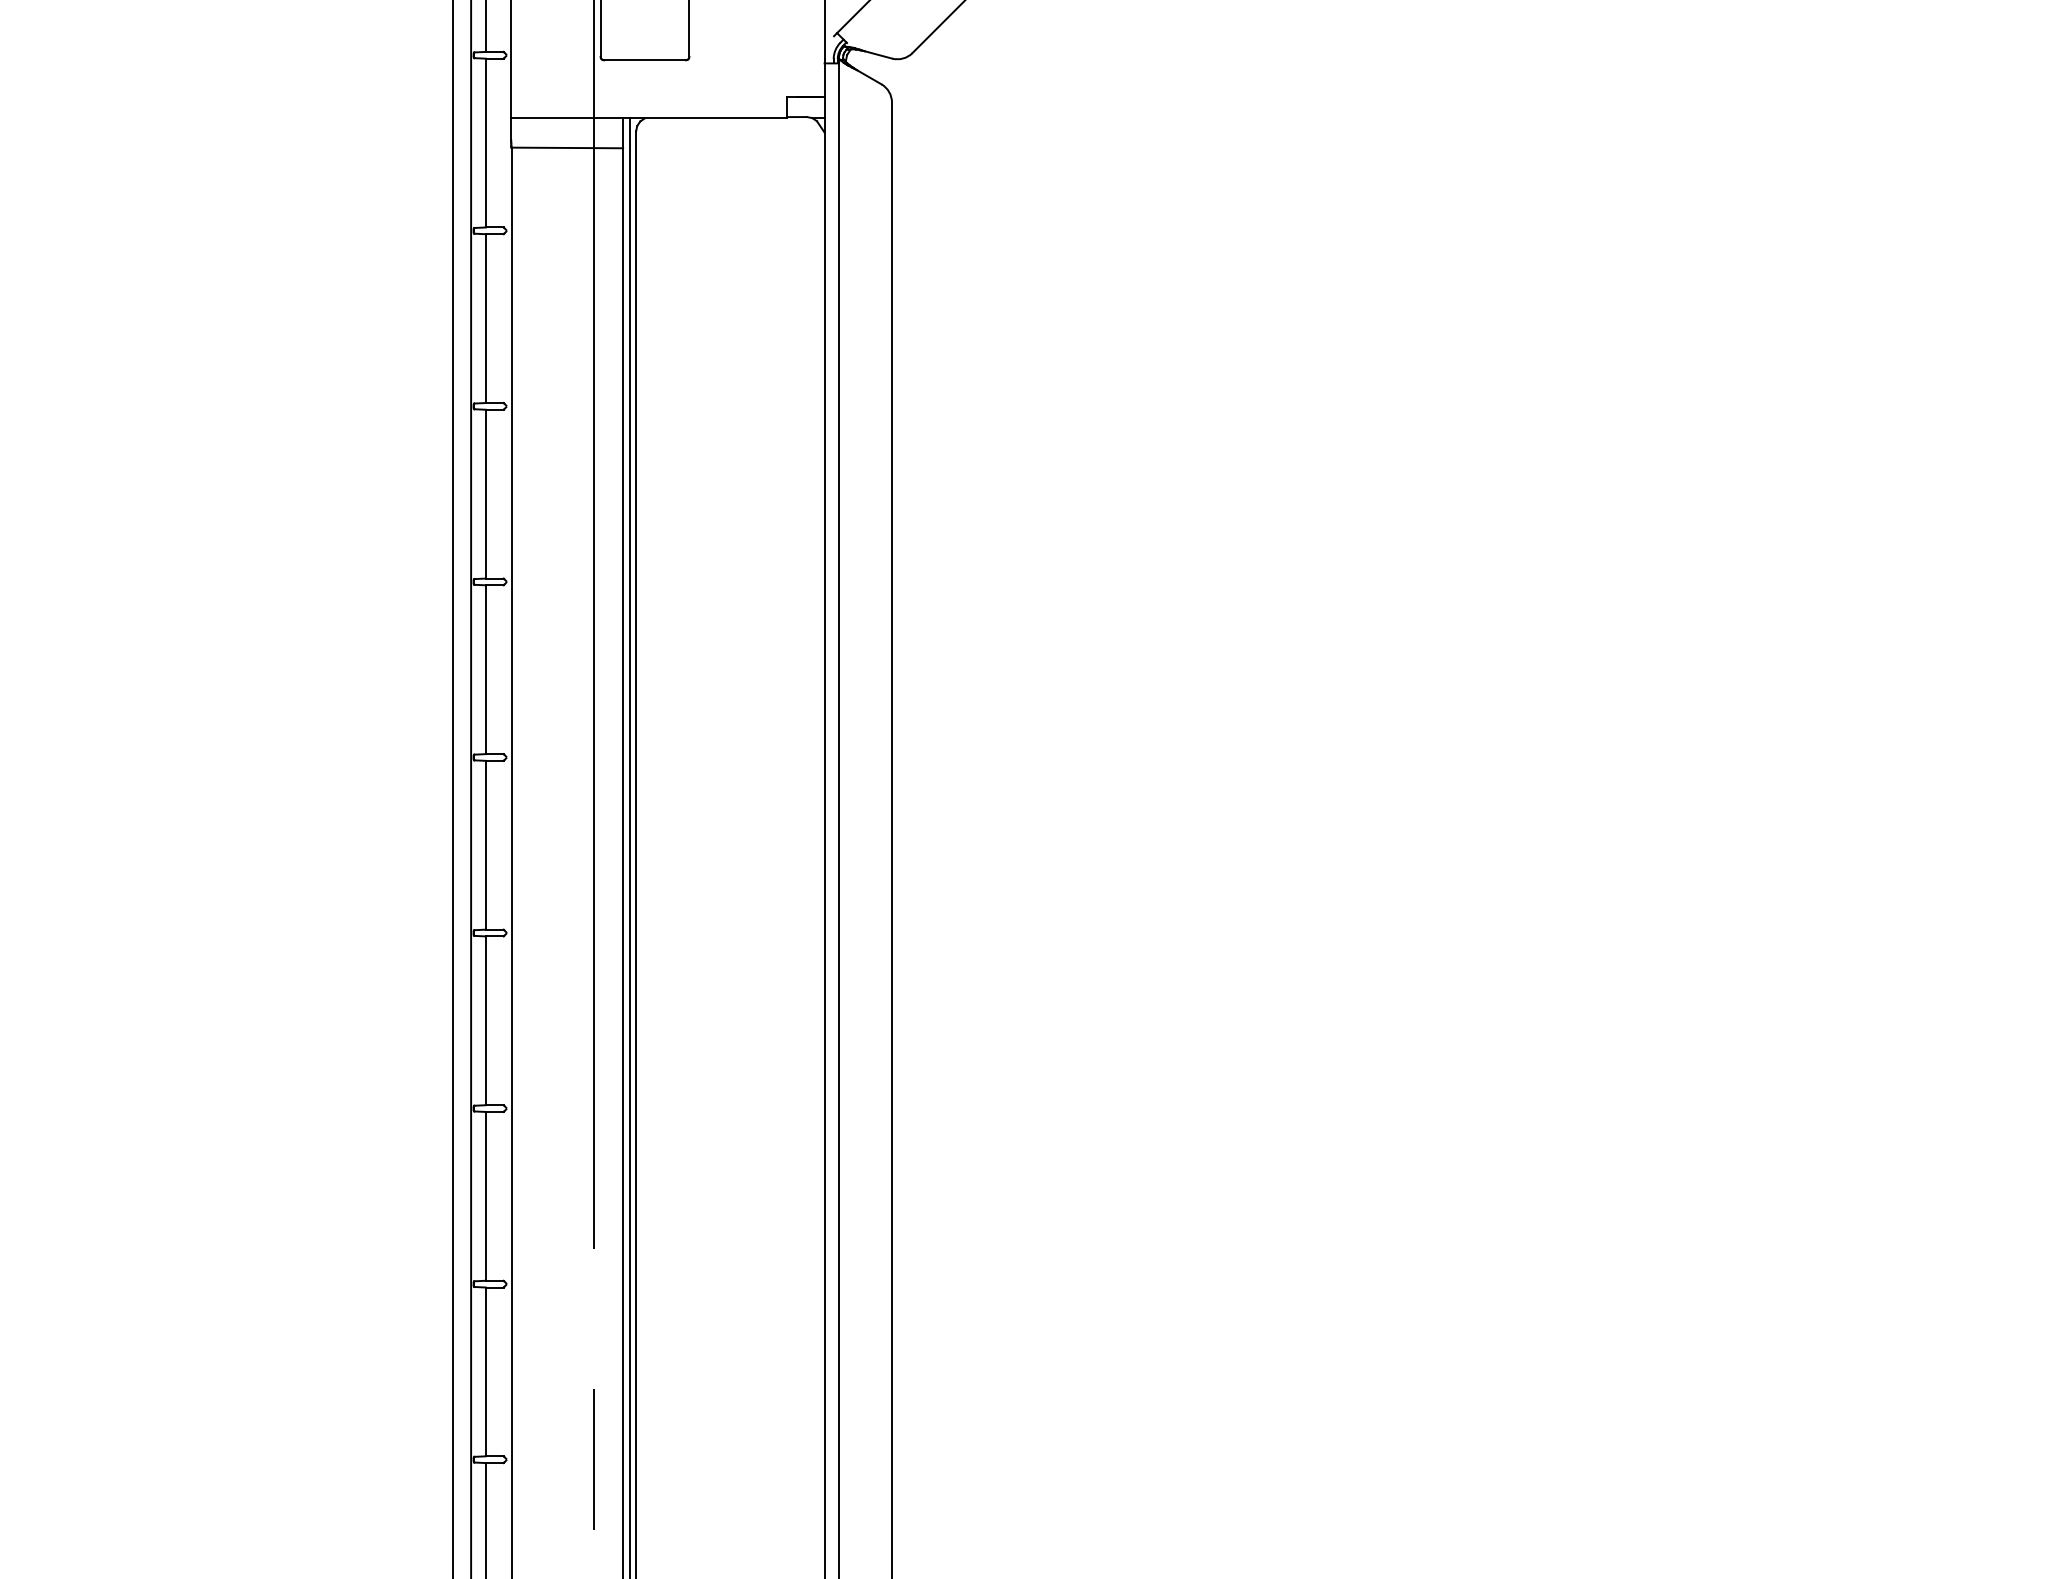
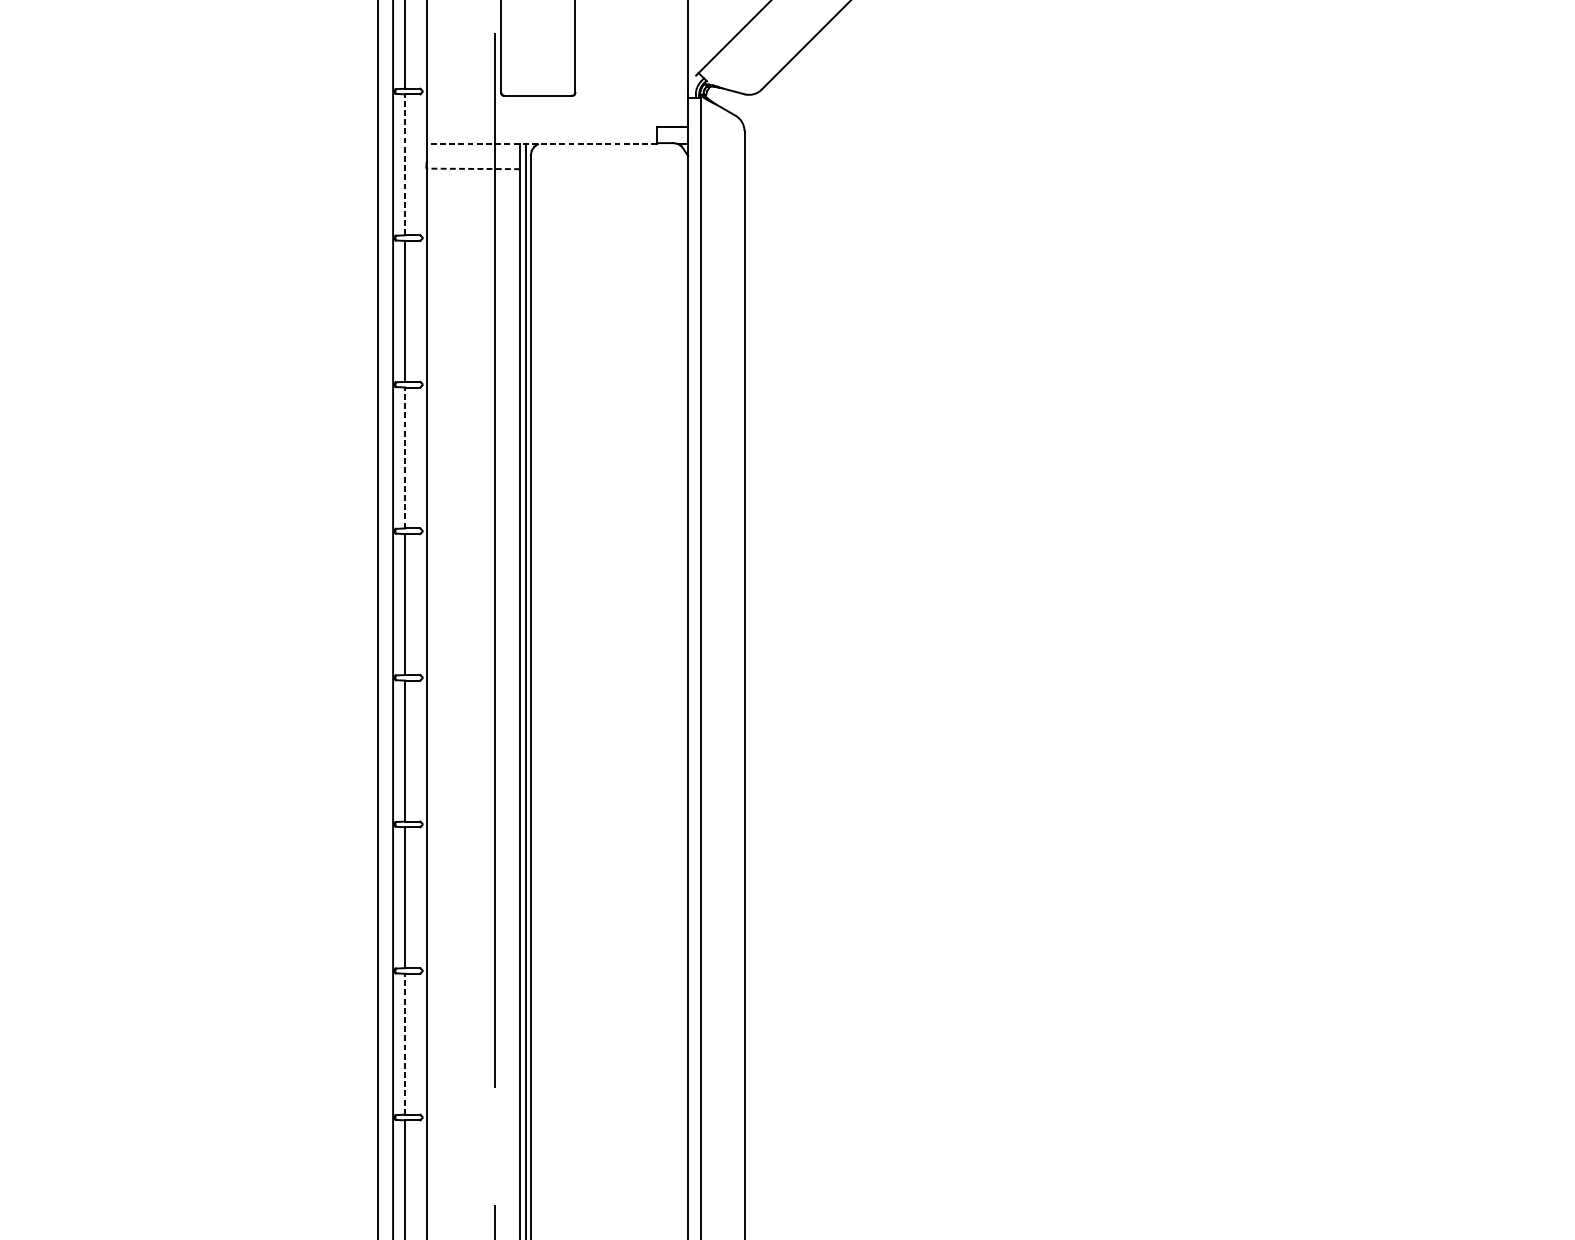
line: (648, 118) -> (541, 144), solid -> dashed
line: (485, 142) -> (405, 164), solid -> dashed
line: (567, 147) -> (473, 168), solid -> dashed
line: (485, 493) -> (405, 457), solid -> dashed
line: (485, 1195) -> (405, 1043), solid -> dashed

